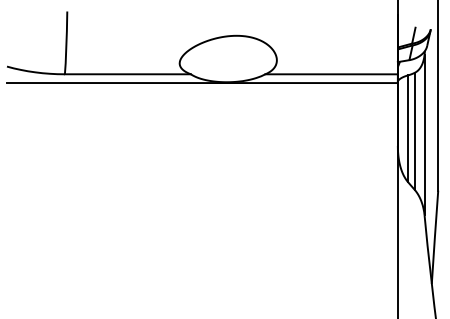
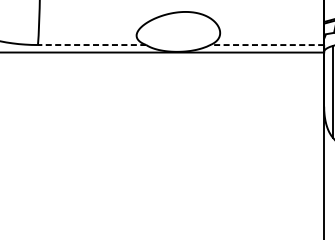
line: (127, 74) -> (91, 45), solid -> dashed
line: (331, 74) -> (267, 45), solid -> dashed

